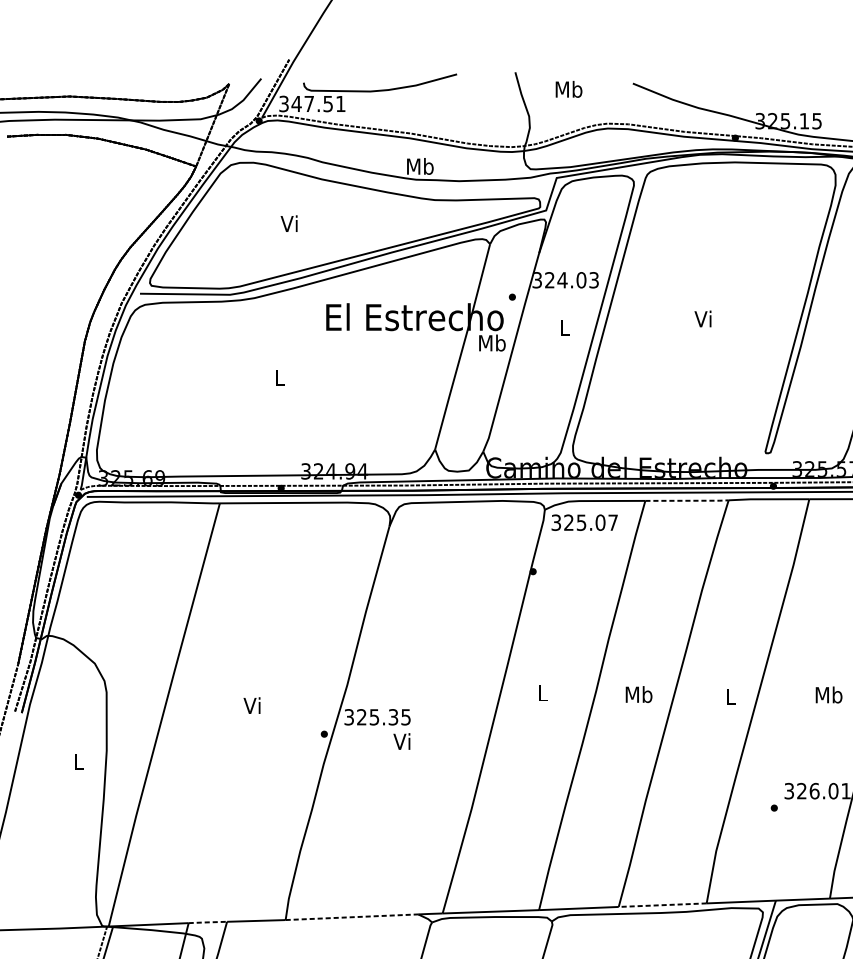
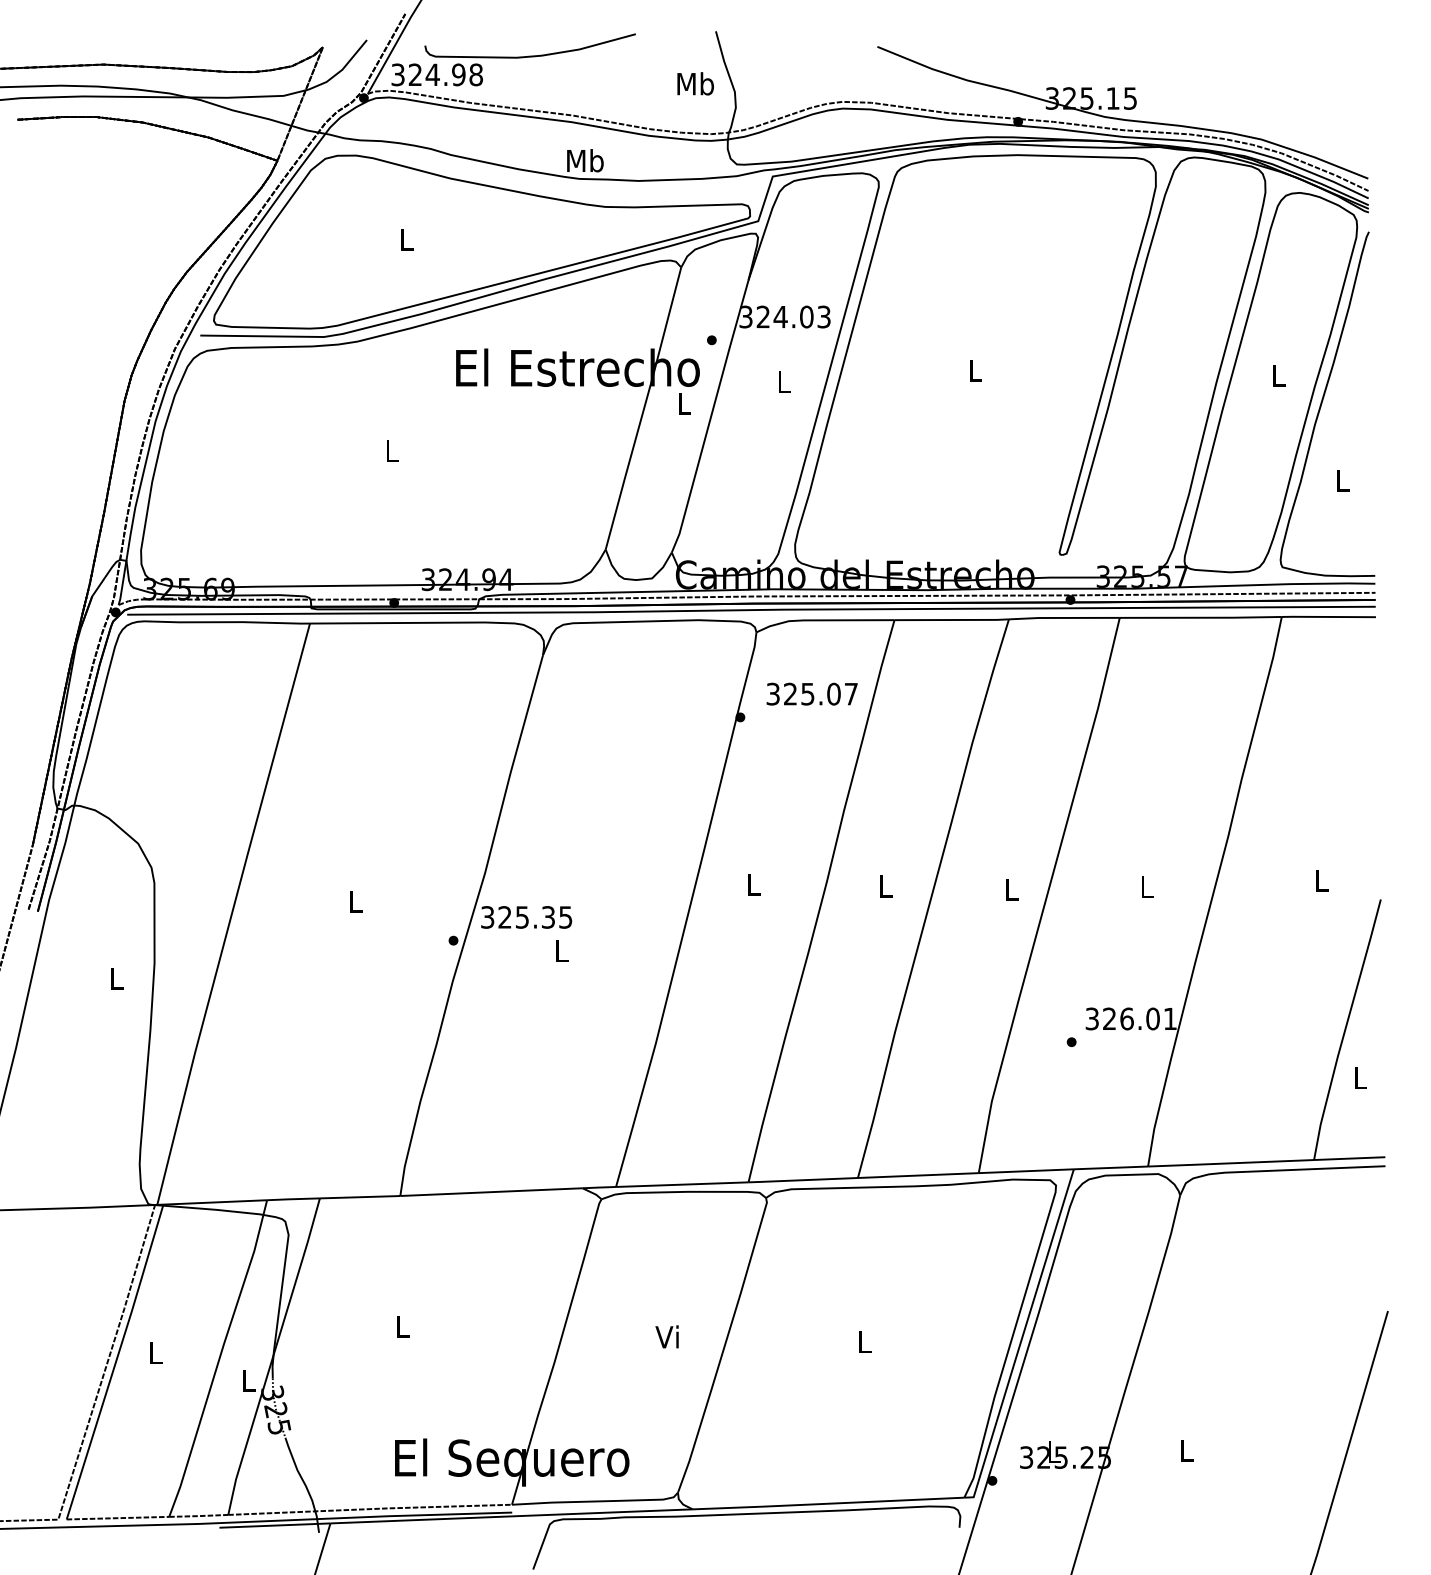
text: (568, 89) -> (695, 83), moved
text: (318, 103) -> (445, 74), 347.51 -> 324.98
text: (288, 223) -> (404, 238), Vi -> L
text: (702, 318) -> (973, 369), Vi -> L
text: (492, 342) -> (684, 402), Mb -> L
line: (688, 501) -> (953, 620), dashed -> solid
text: (584, 522) -> (811, 693), moved
text: (638, 694) -> (885, 885), Mb -> L
text: (828, 694) -> (1146, 886), Mb -> L
text: (251, 704) -> (353, 900), Vi -> L
text: (401, 741) -> (559, 950), Vi -> L
line: (662, 905) -> (917, 1175), dashed -> solid
line: (352, 917) -> (491, 1192), dashed -> solid
line: (207, 922) -> (293, 1199), dashed -> solid

